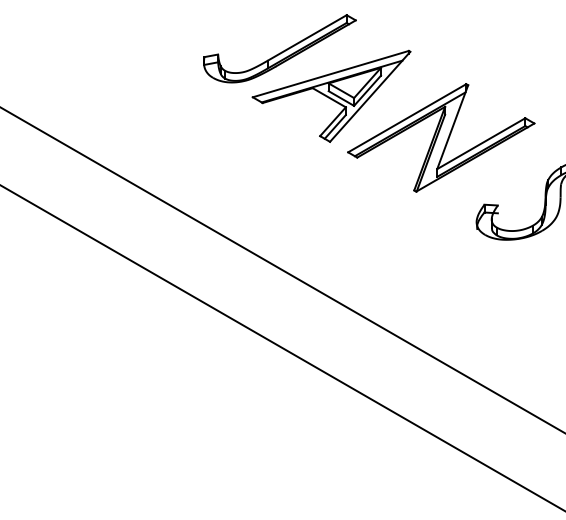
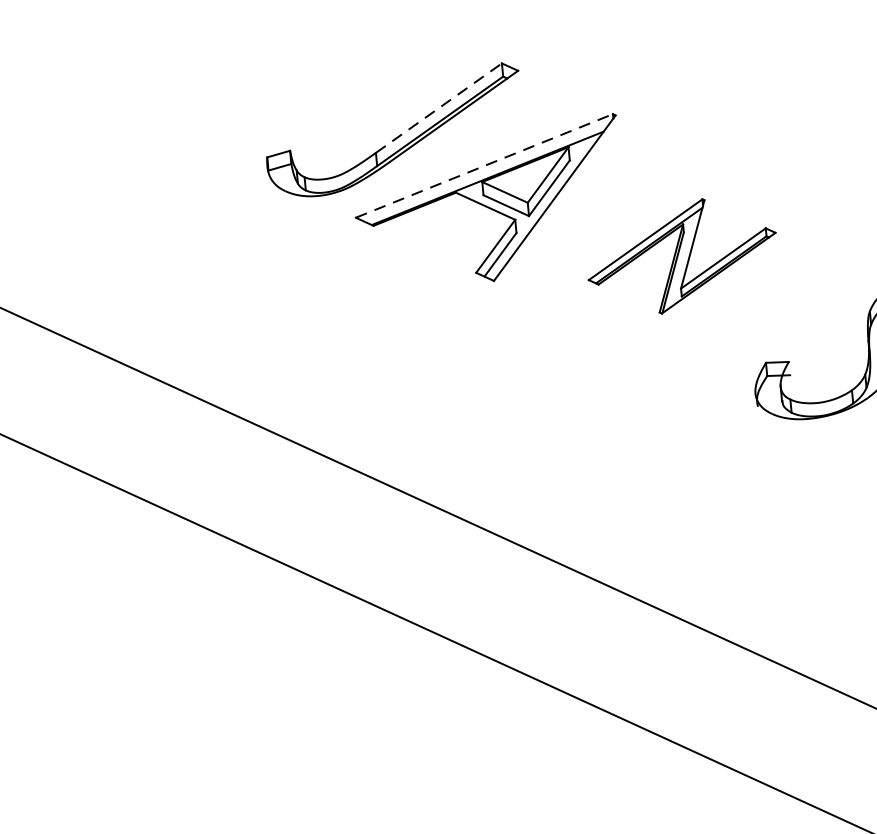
line: (307, 37) -> (438, 107), solid -> dashed
line: (331, 74) -> (485, 166), solid -> dashed
part: (441, 137) -> (682, 255), size x0.6

